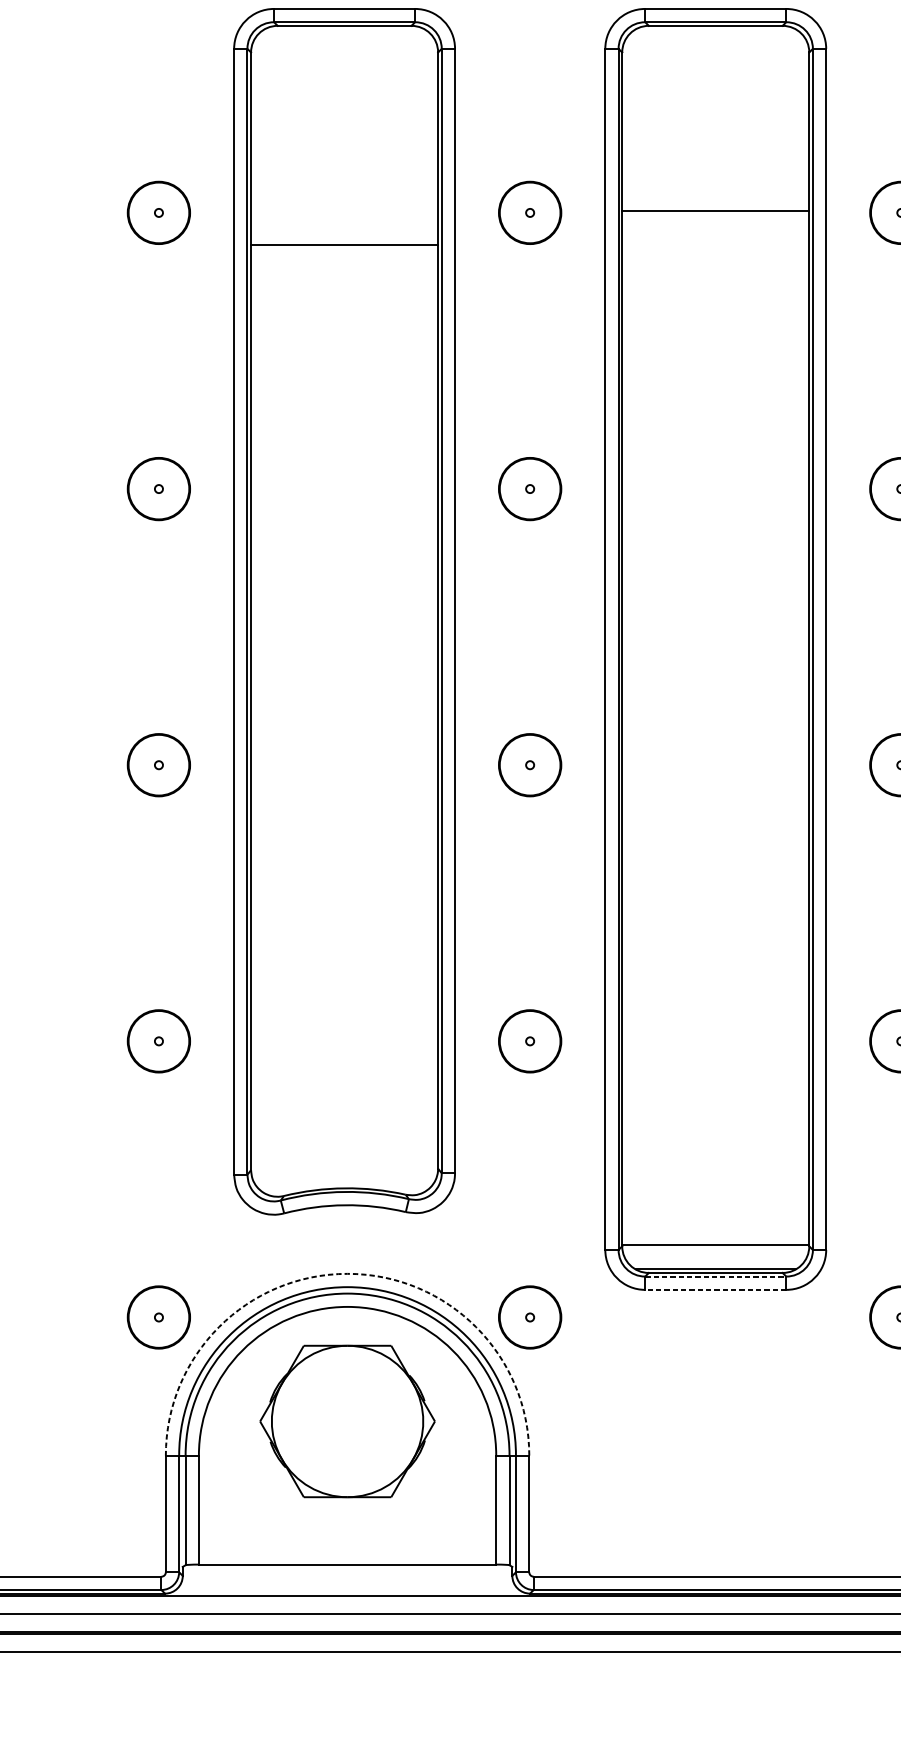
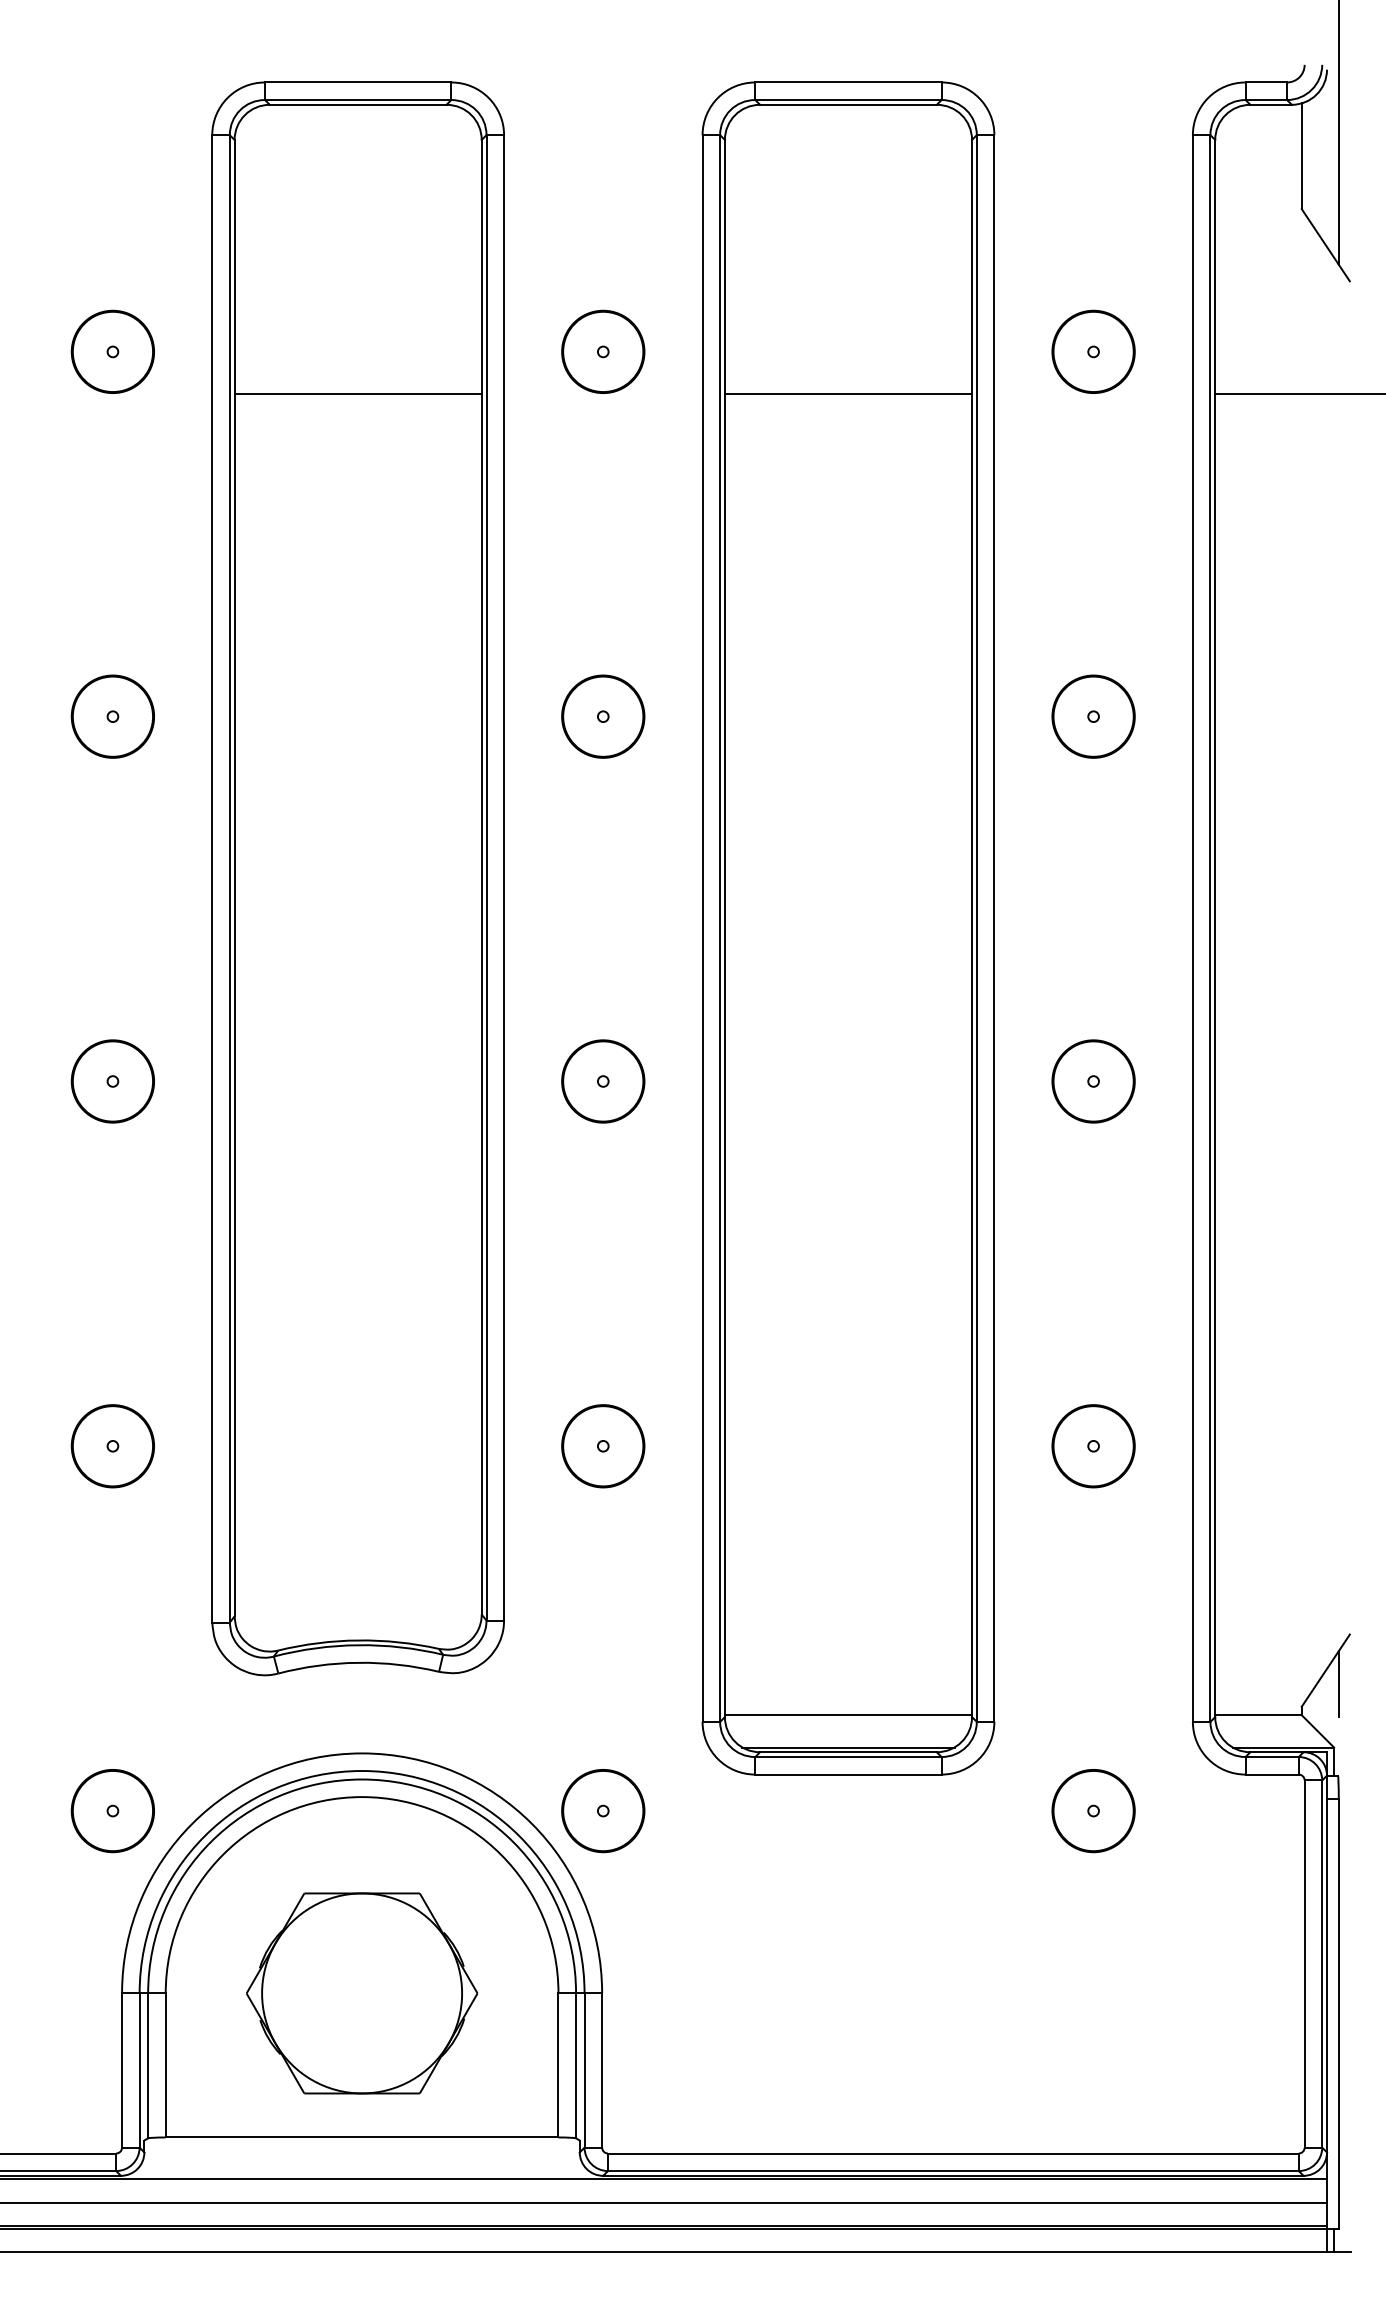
line: (715, 211) -> (848, 394), moved
arc: (347, 1273) -> (362, 1753), dashed -> solid
line: (715, 1276) -> (848, 1756), dashed -> solid
line: (715, 1289) -> (847, 1774), dashed -> solid
part: (347, 1421) -> (362, 1993), moved

